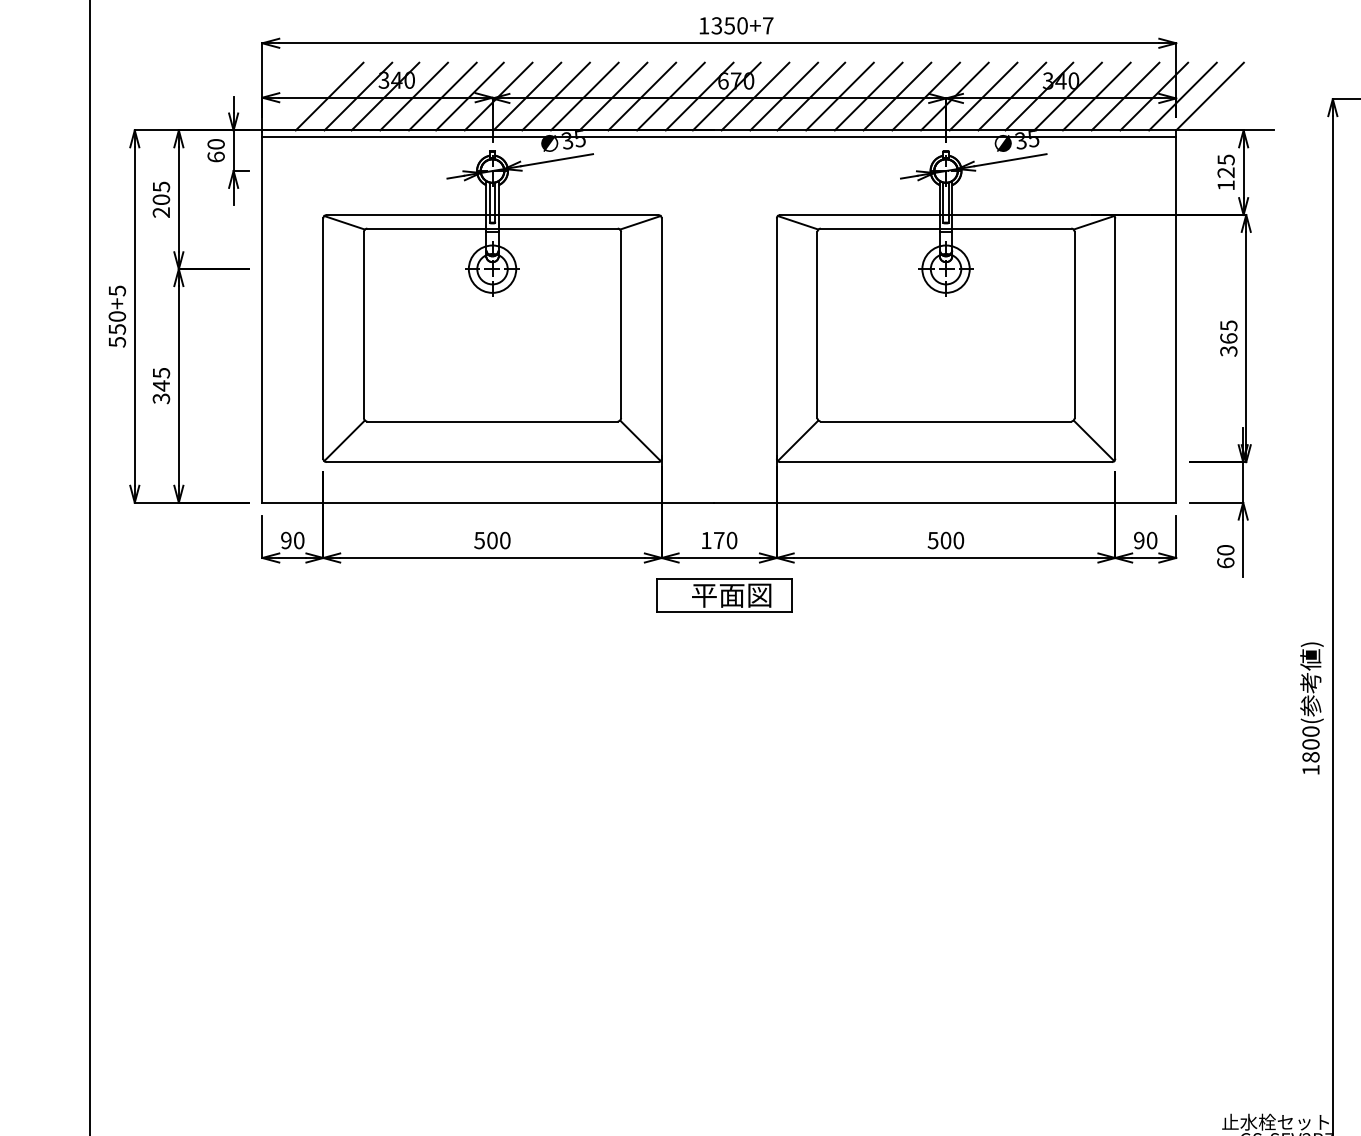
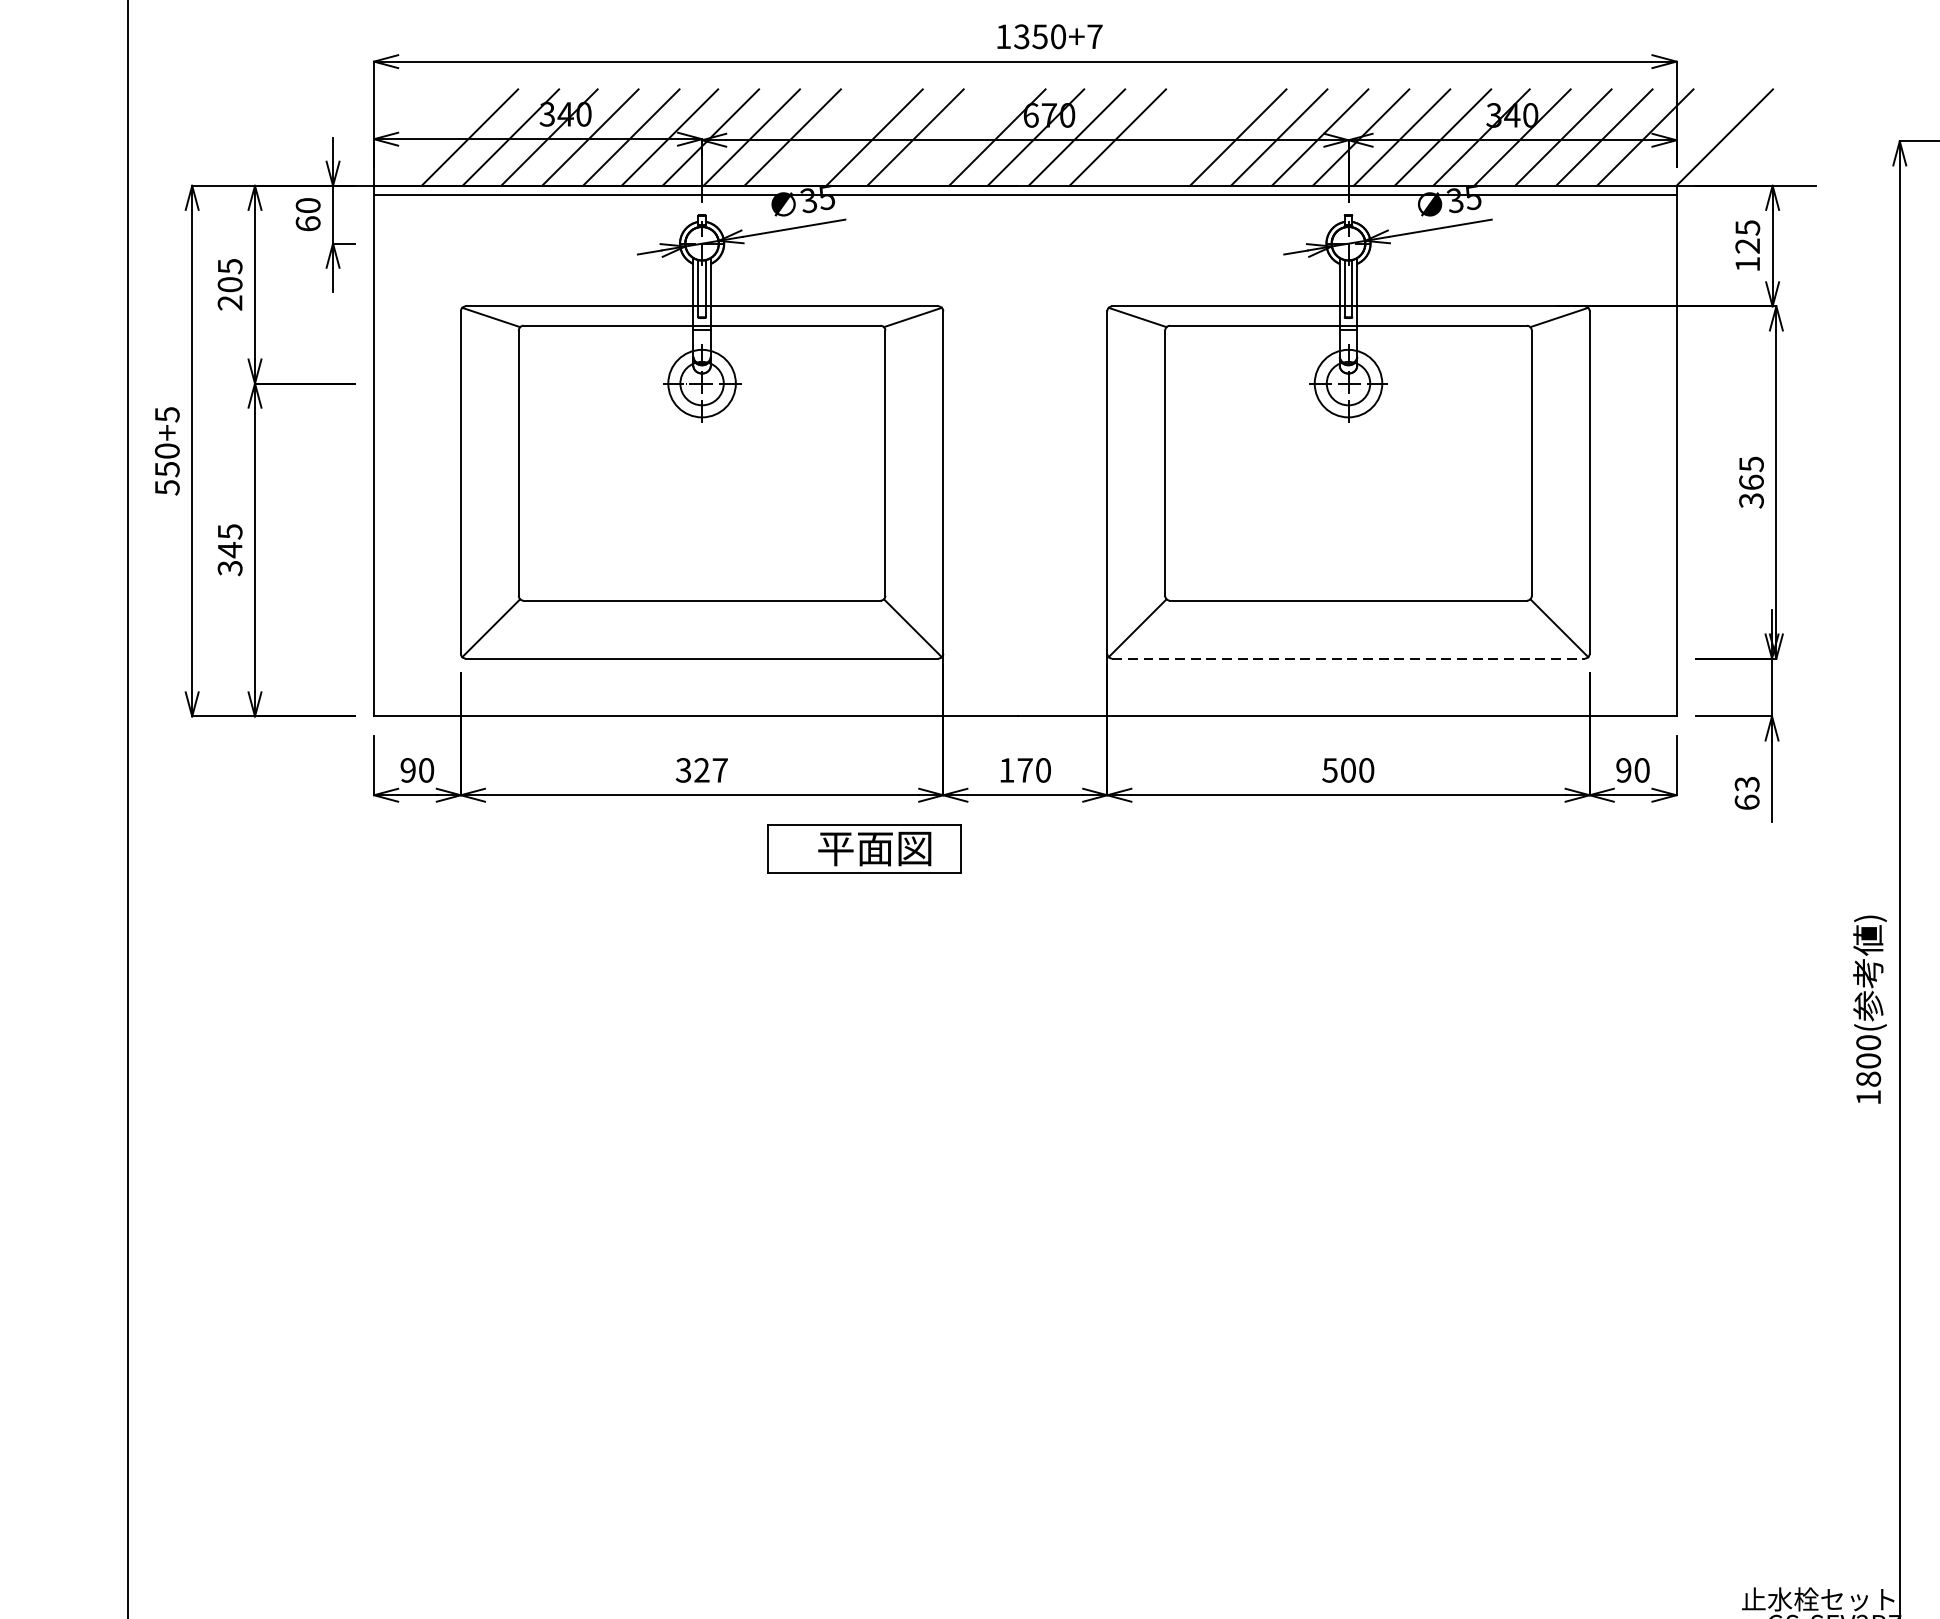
line: (584, 96) -> (833, 137), removed
line: (670, 96) -> (955, 137), removed
line: (811, 96) -> (1156, 137), removed
line: (839, 96) -> (1196, 137), removed
line: (1182, 96) -> (1685, 137), removed
line: (946, 462) -> (1349, 659), solid -> dashed
text: (492, 540) -> (702, 770), 500 -> 327
text: (1225, 550) -> (1746, 784), 60 -> 63
part: (724, 595) -> (864, 848), moved

